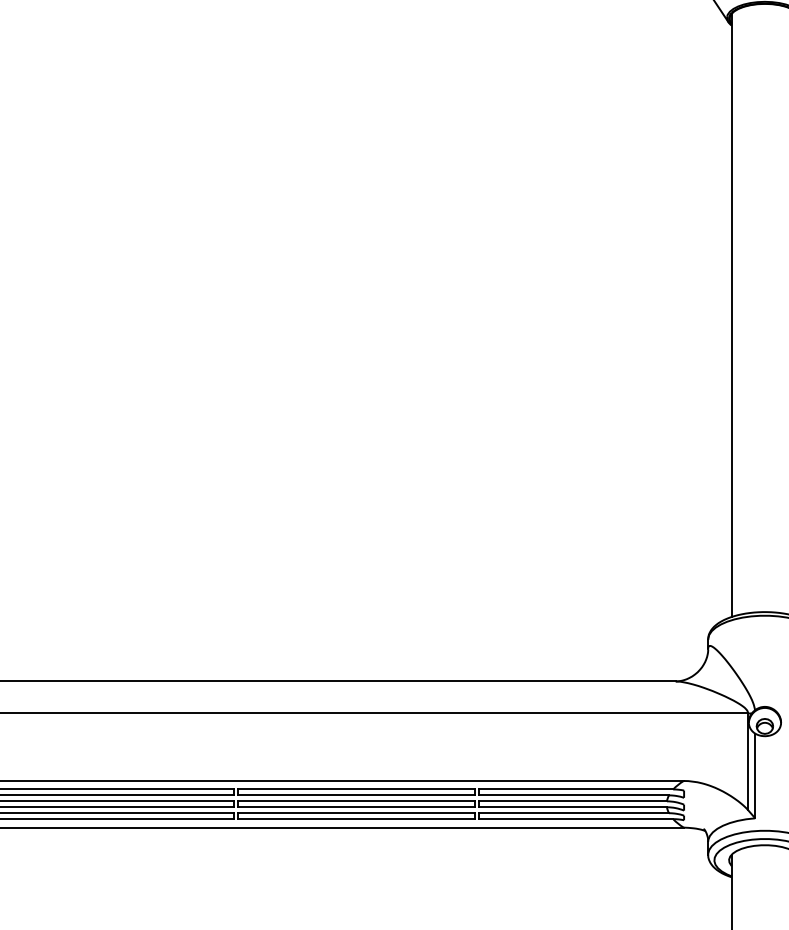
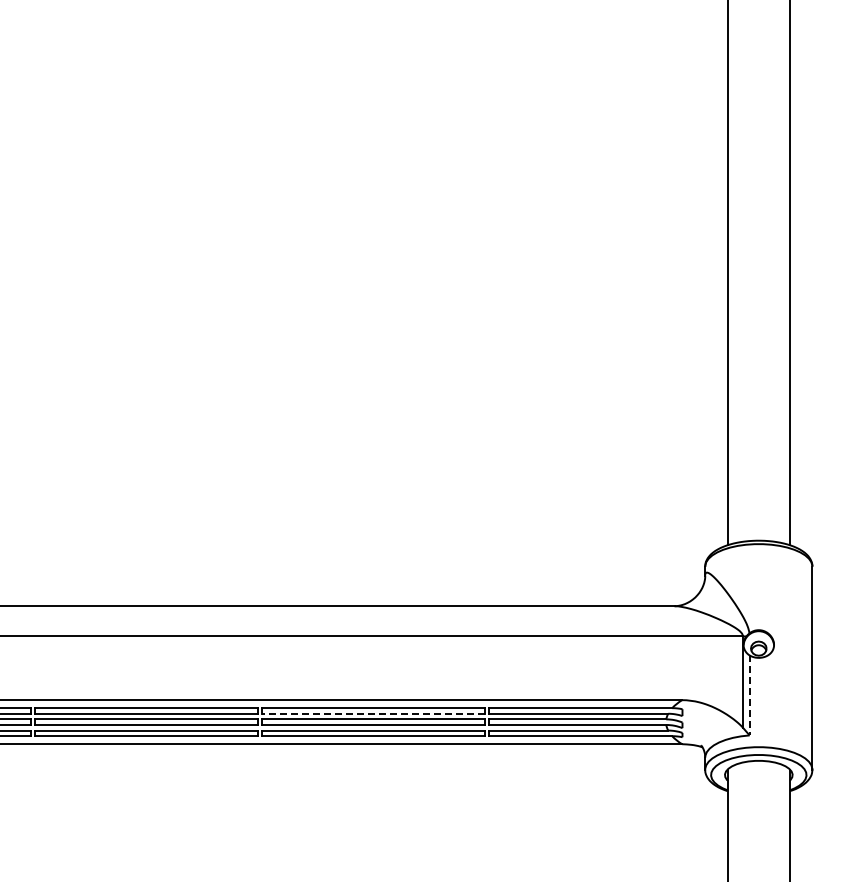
line: (755, 776) -> (749, 695), solid -> dashed
line: (356, 795) -> (373, 713), solid -> dashed

